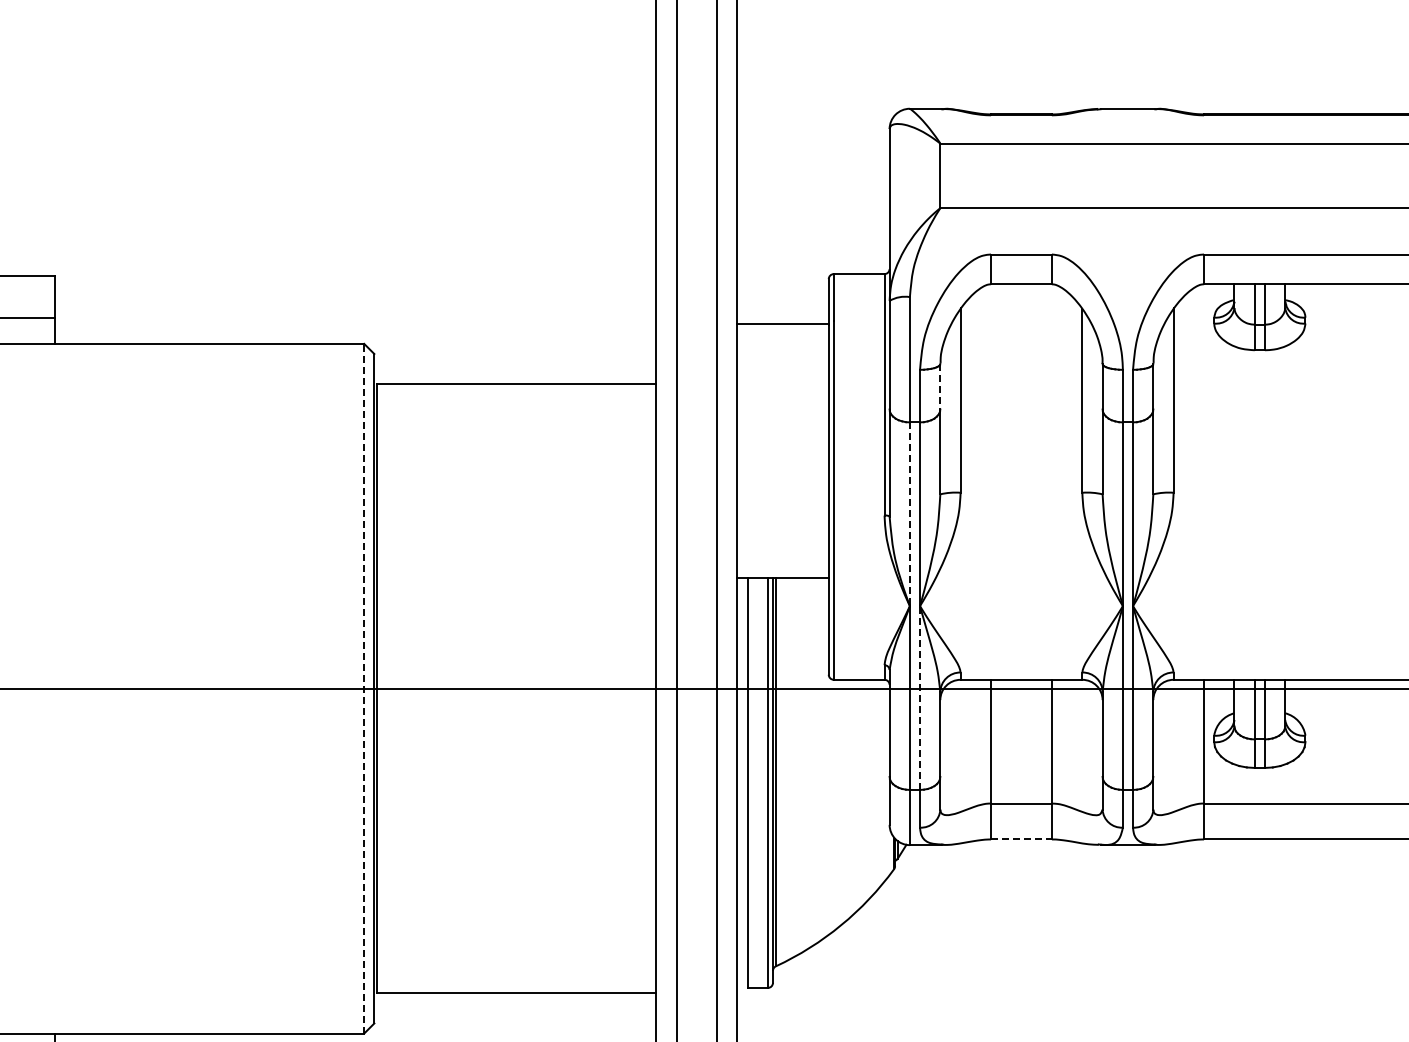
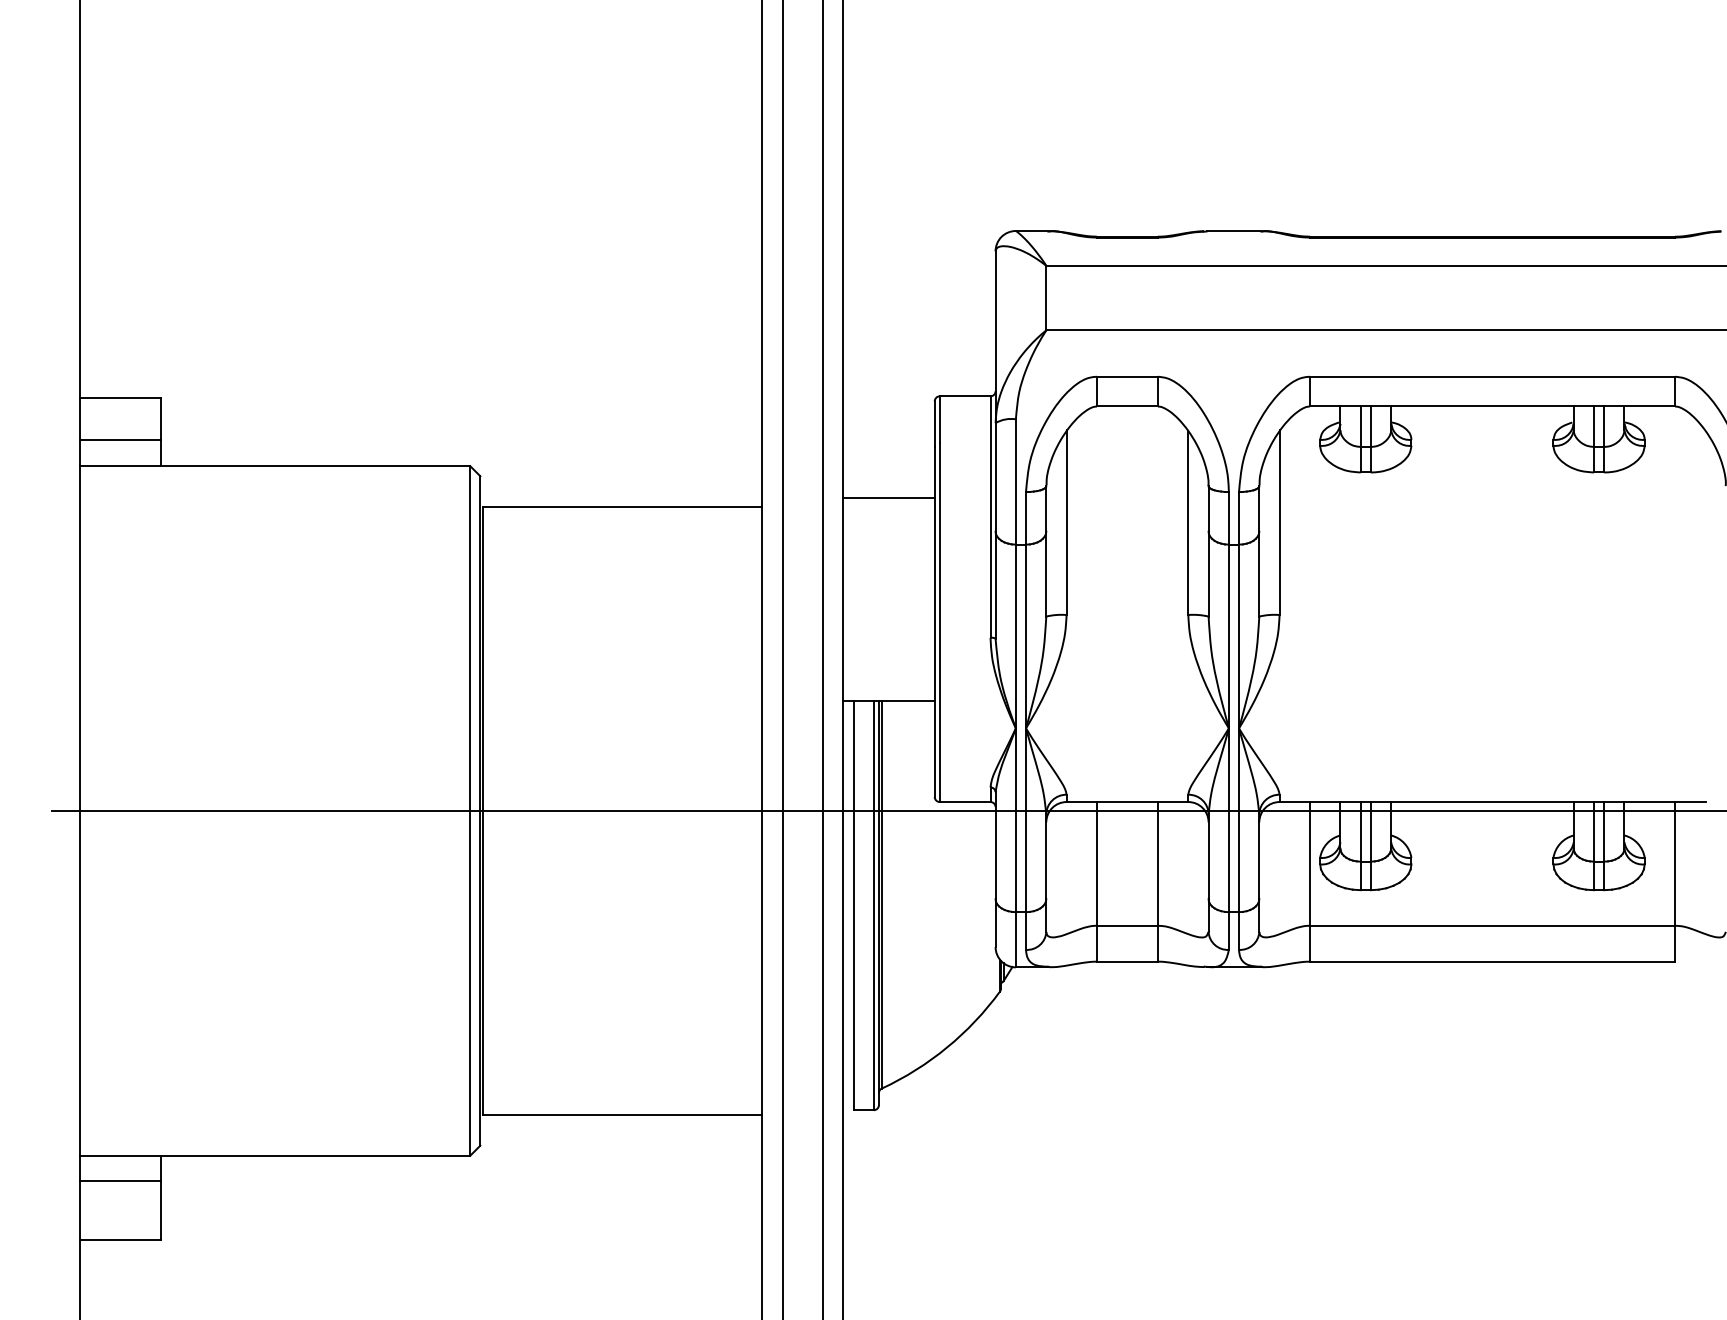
line: (782, 323) -> (888, 497), moved
line: (940, 386) -> (1046, 508), dashed -> solid
line: (909, 514) -> (1015, 636), dashed -> solid
line: (364, 688) -> (470, 810), dashed -> solid
line: (920, 698) -> (1026, 820), dashed -> solid
line: (1021, 839) -> (1127, 961), dashed -> solid

